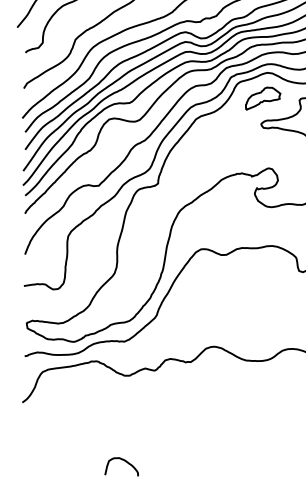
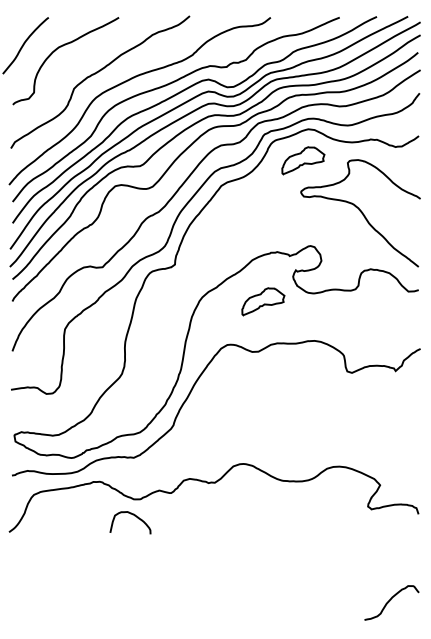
part: (230, 213) -> (263, 301), added
curve: (124, 461) -> (134, 516), moved

